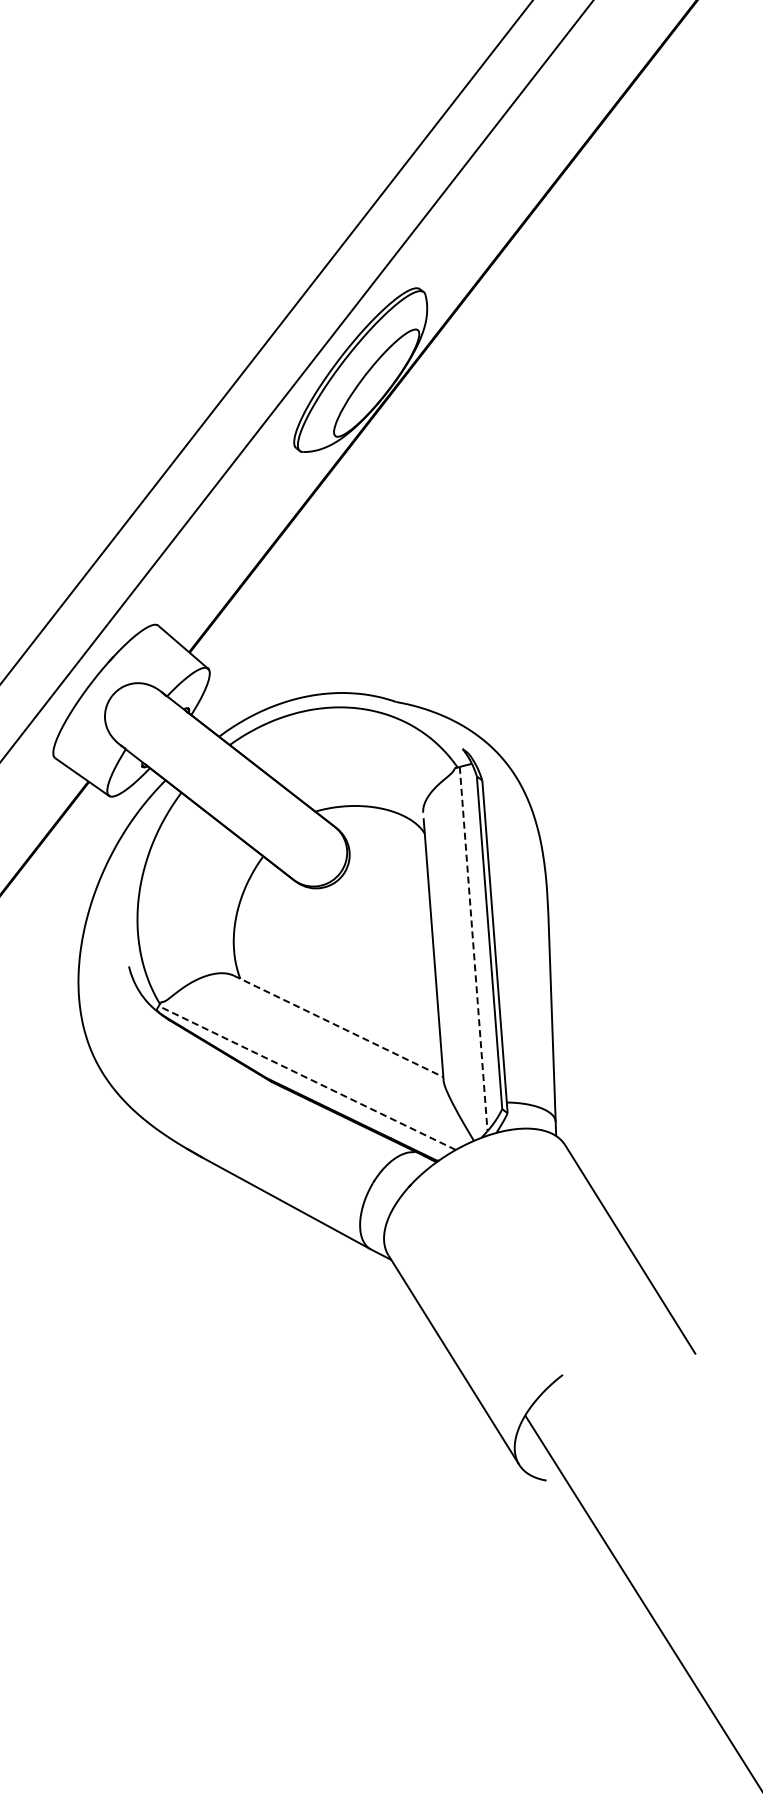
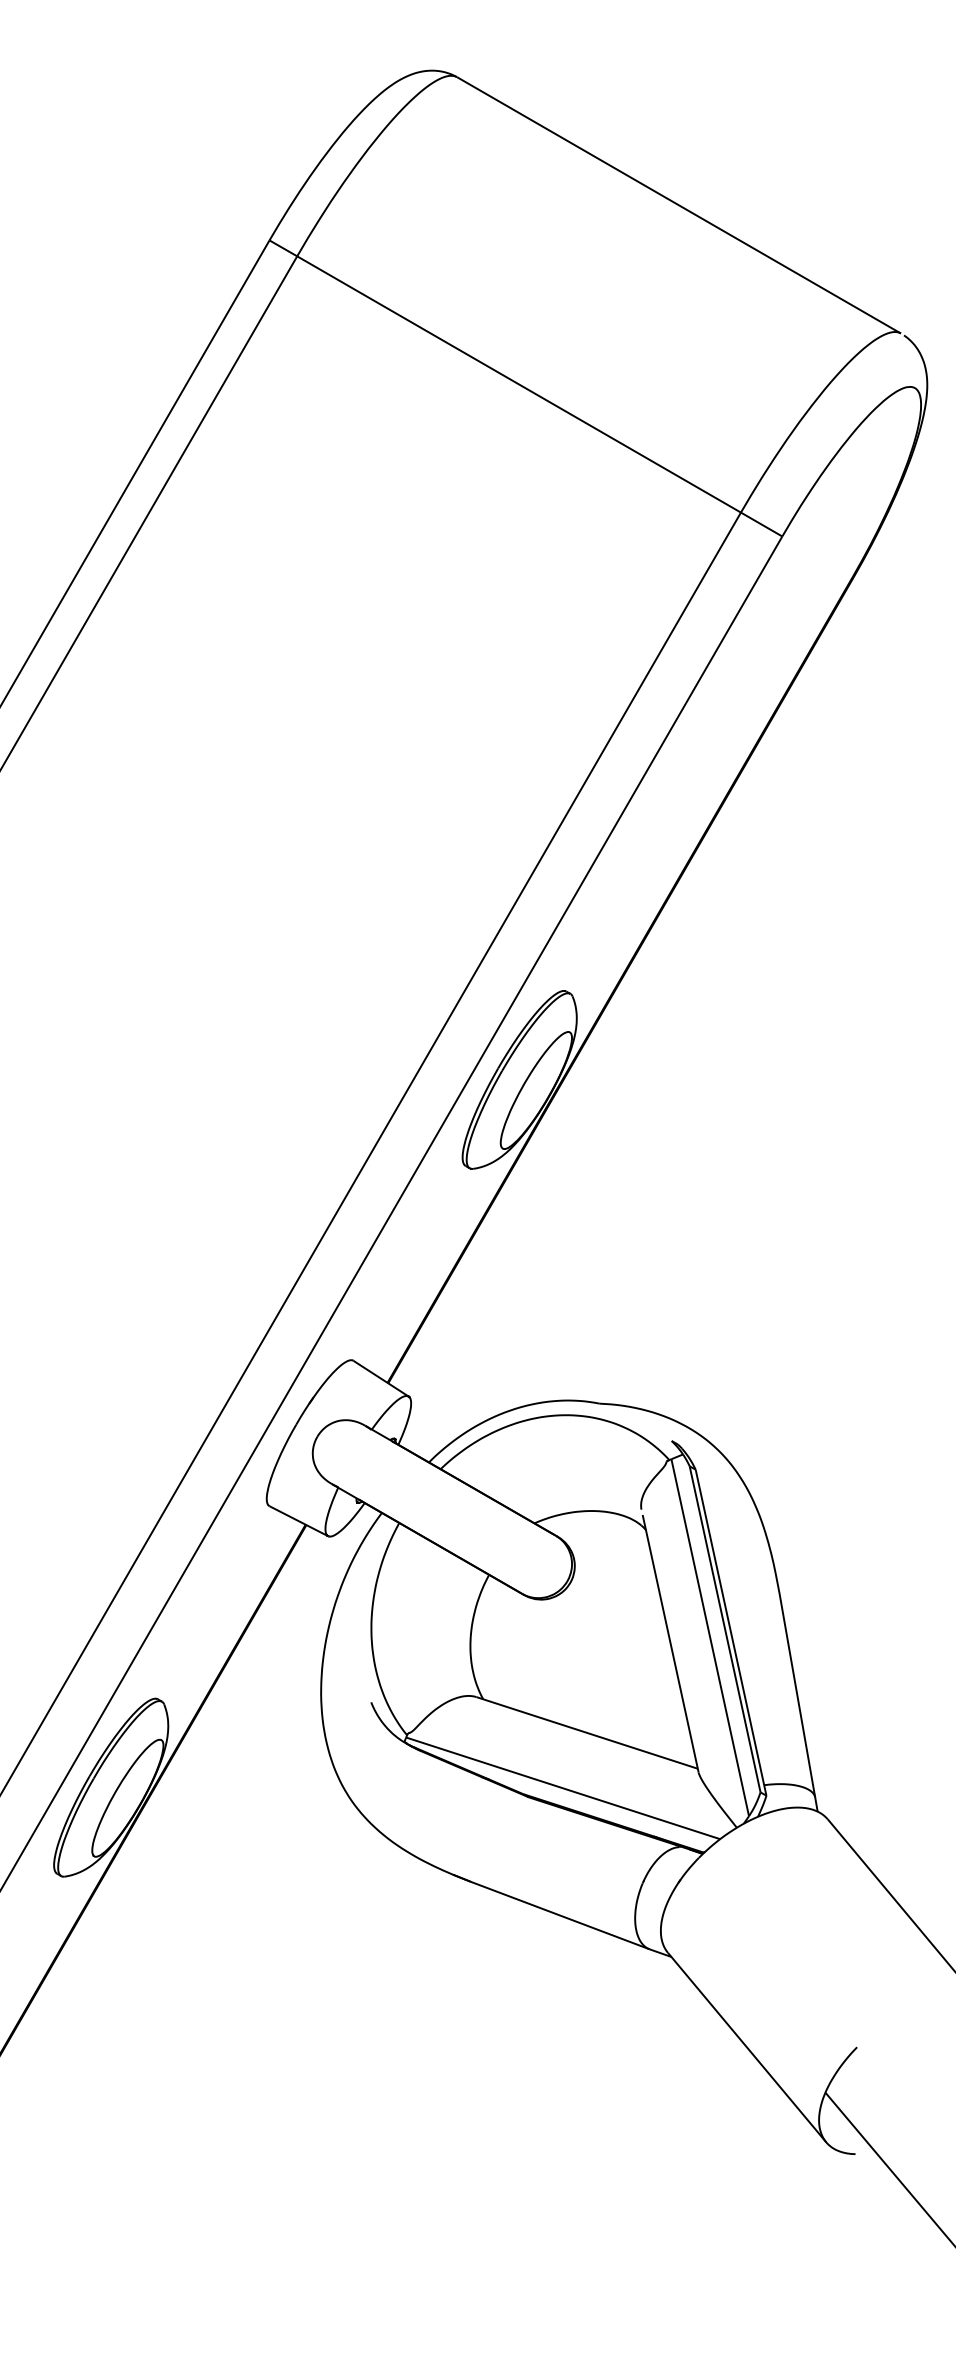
line: (473, 948) -> (710, 1637), dashed -> solid
line: (338, 1027) -> (587, 1733), dashed -> solid
line: (307, 1078) -> (563, 1788), dashed -> solid

